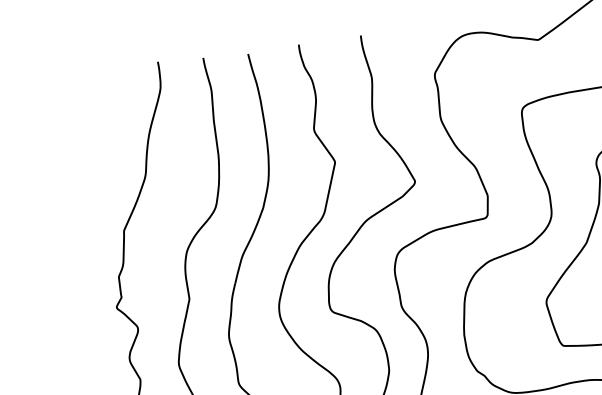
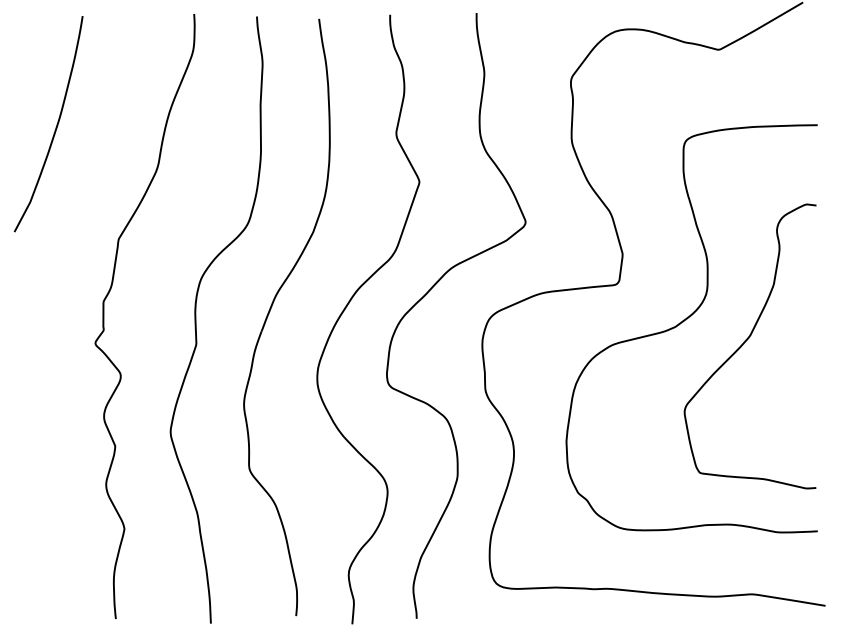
curve: (68, 155) -> (55, 127), added

